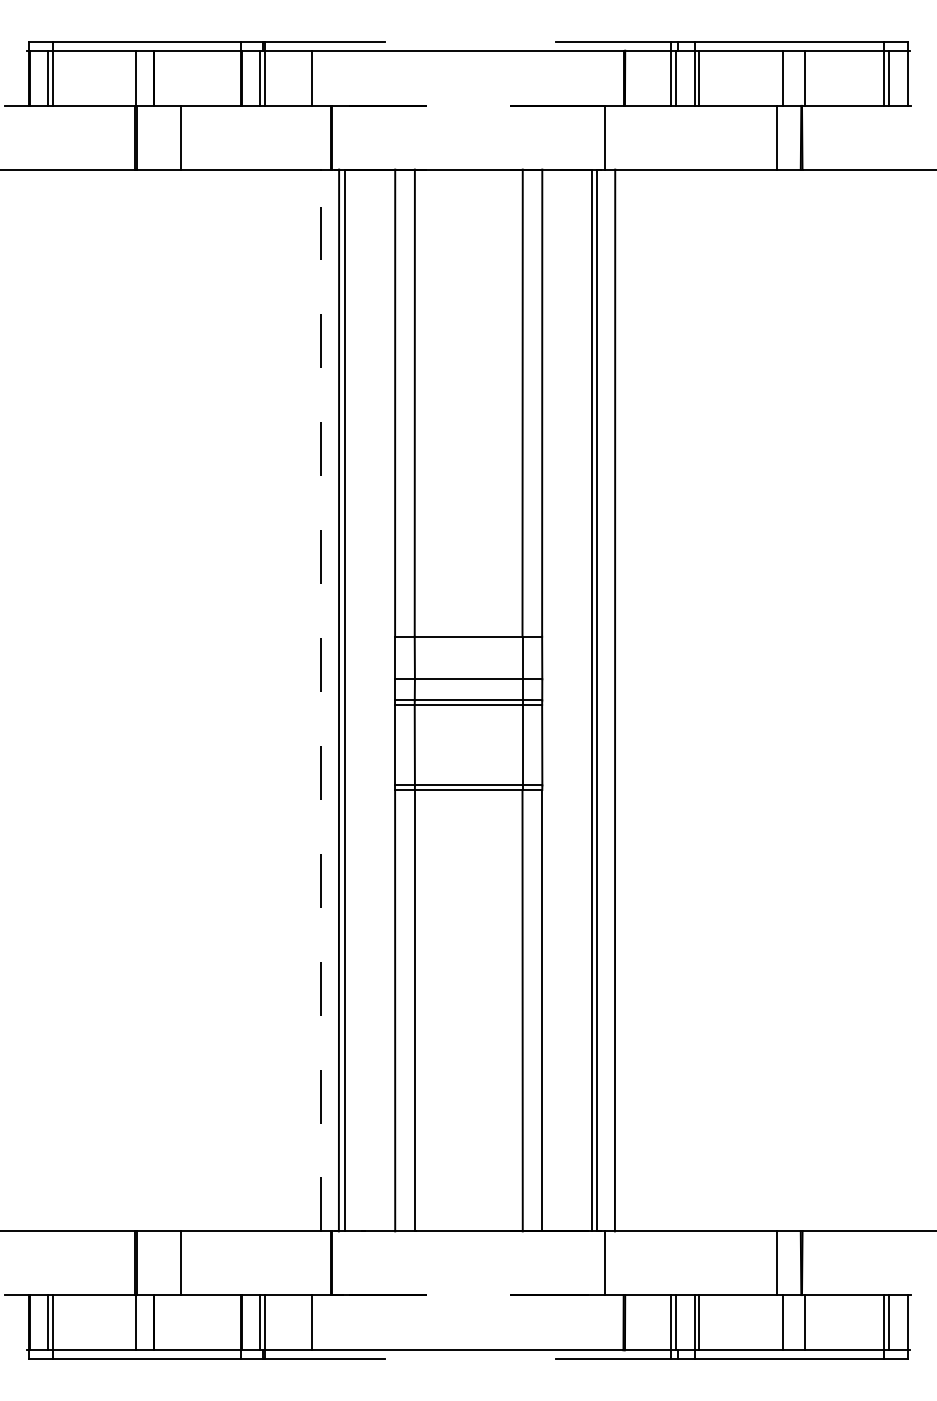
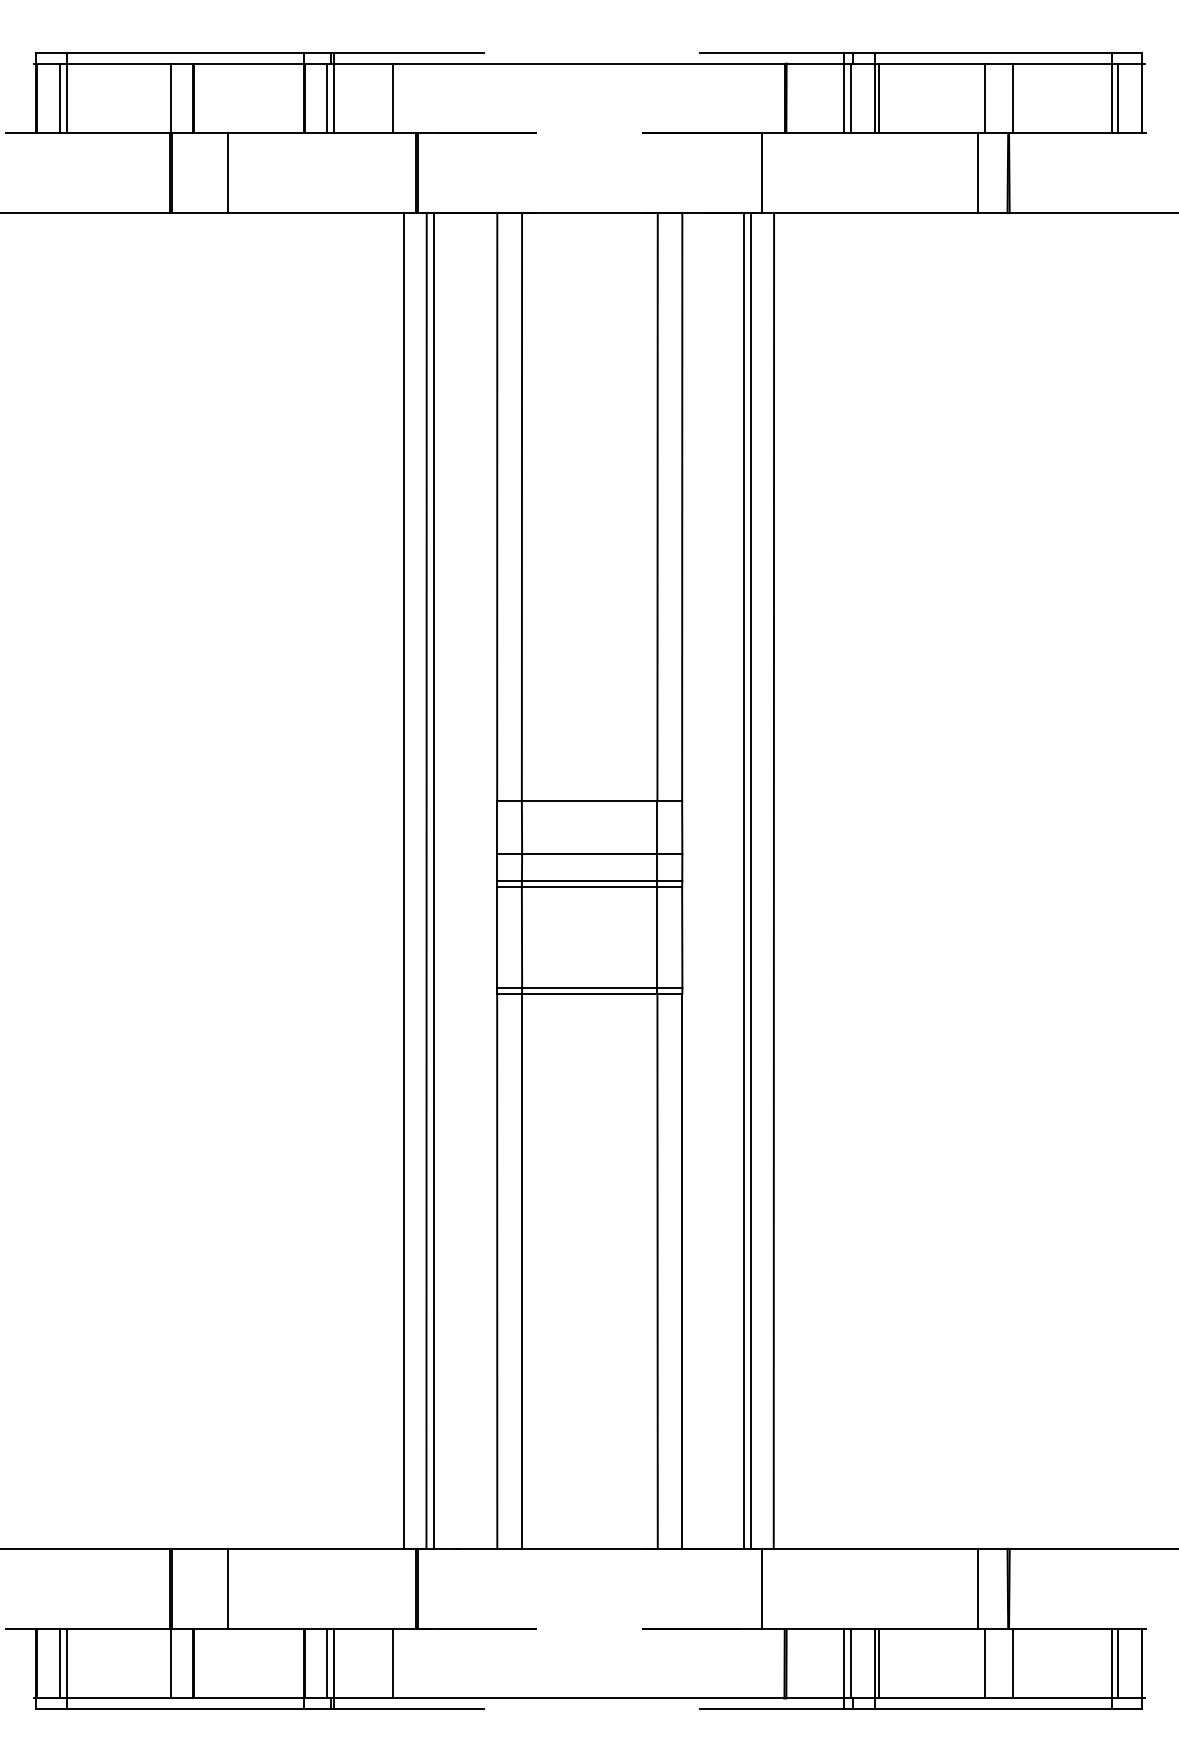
line: (320, 700) -> (403, 880), dashed -> solid

